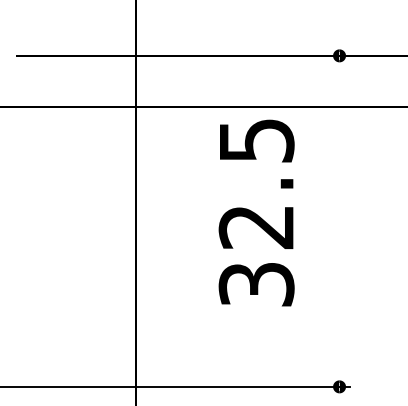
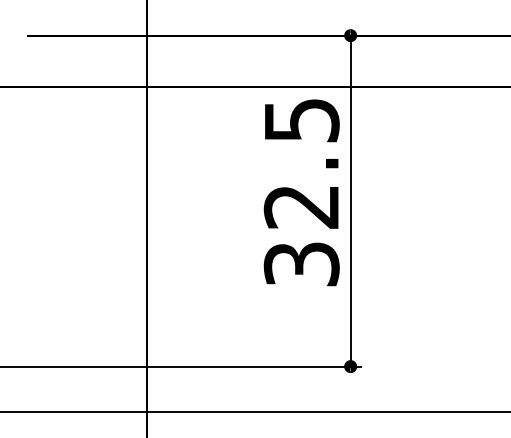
text: (256, 212) -> (301, 192), moved
line: (339, 220) -> (350, 200), added

